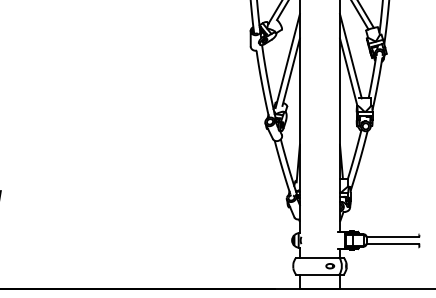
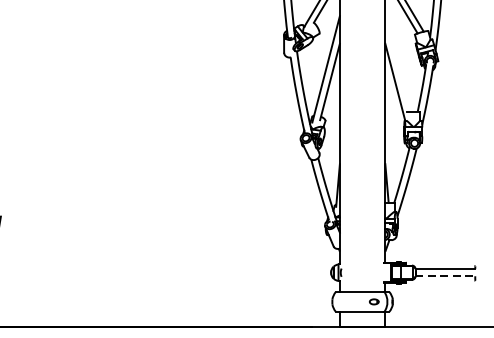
line: (350, 56) -> (397, 64), removed
line: (393, 243) -> (445, 276), solid -> dashed

